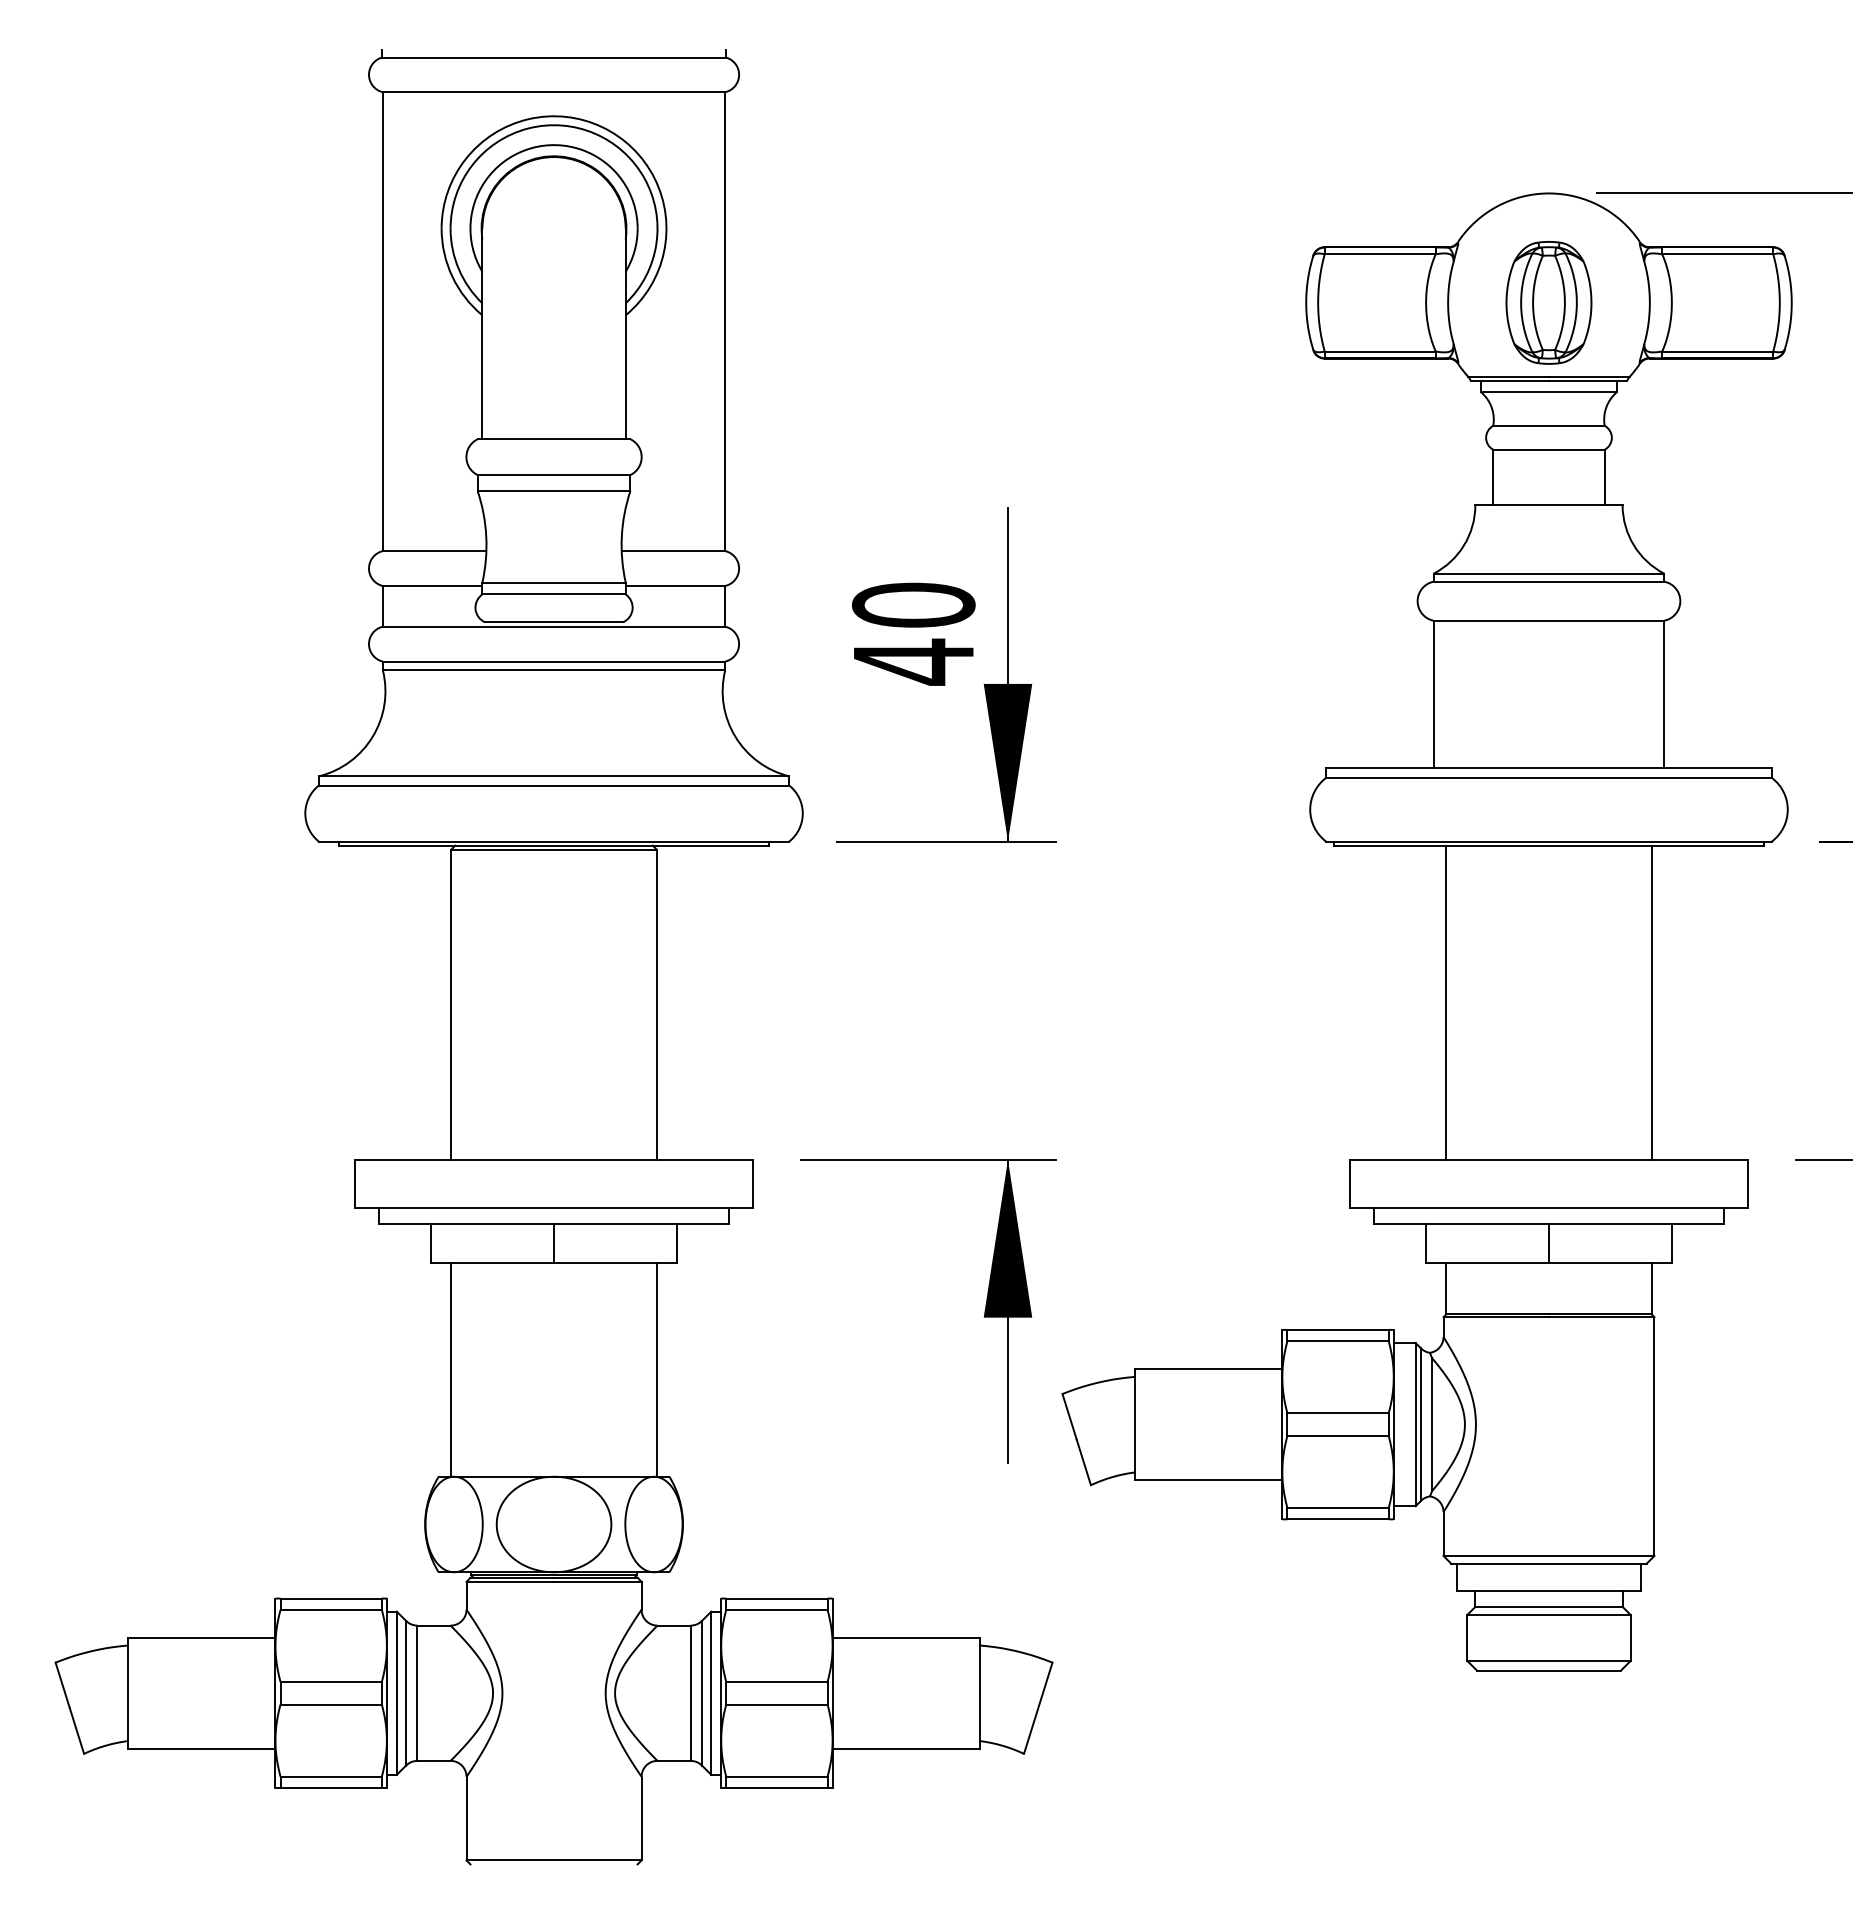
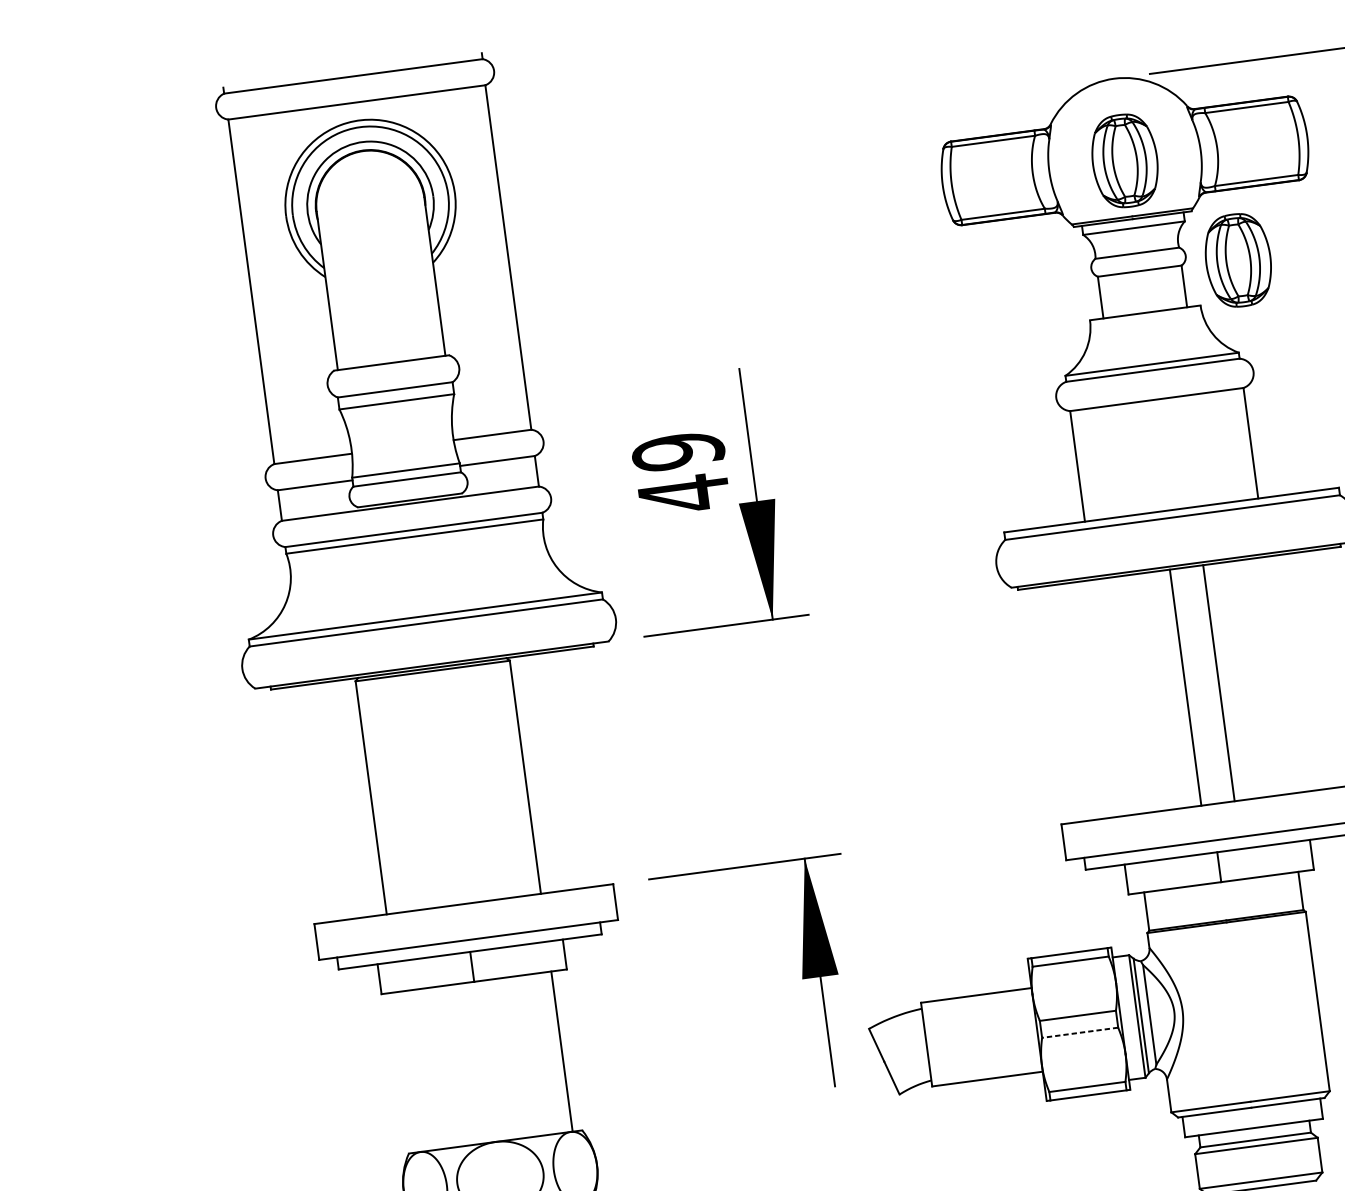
part: (1679, 452) -> (1238, 260), added
text: (913, 604) -> (678, 451), 40 -> 49
line: (1446, 1002) -> (1185, 687), moved
line: (1651, 1002) -> (1218, 683), moved
line: (451, 1369) -> (407, 1071), removed
line: (1338, 1435) -> (1080, 1032), solid -> dashed

